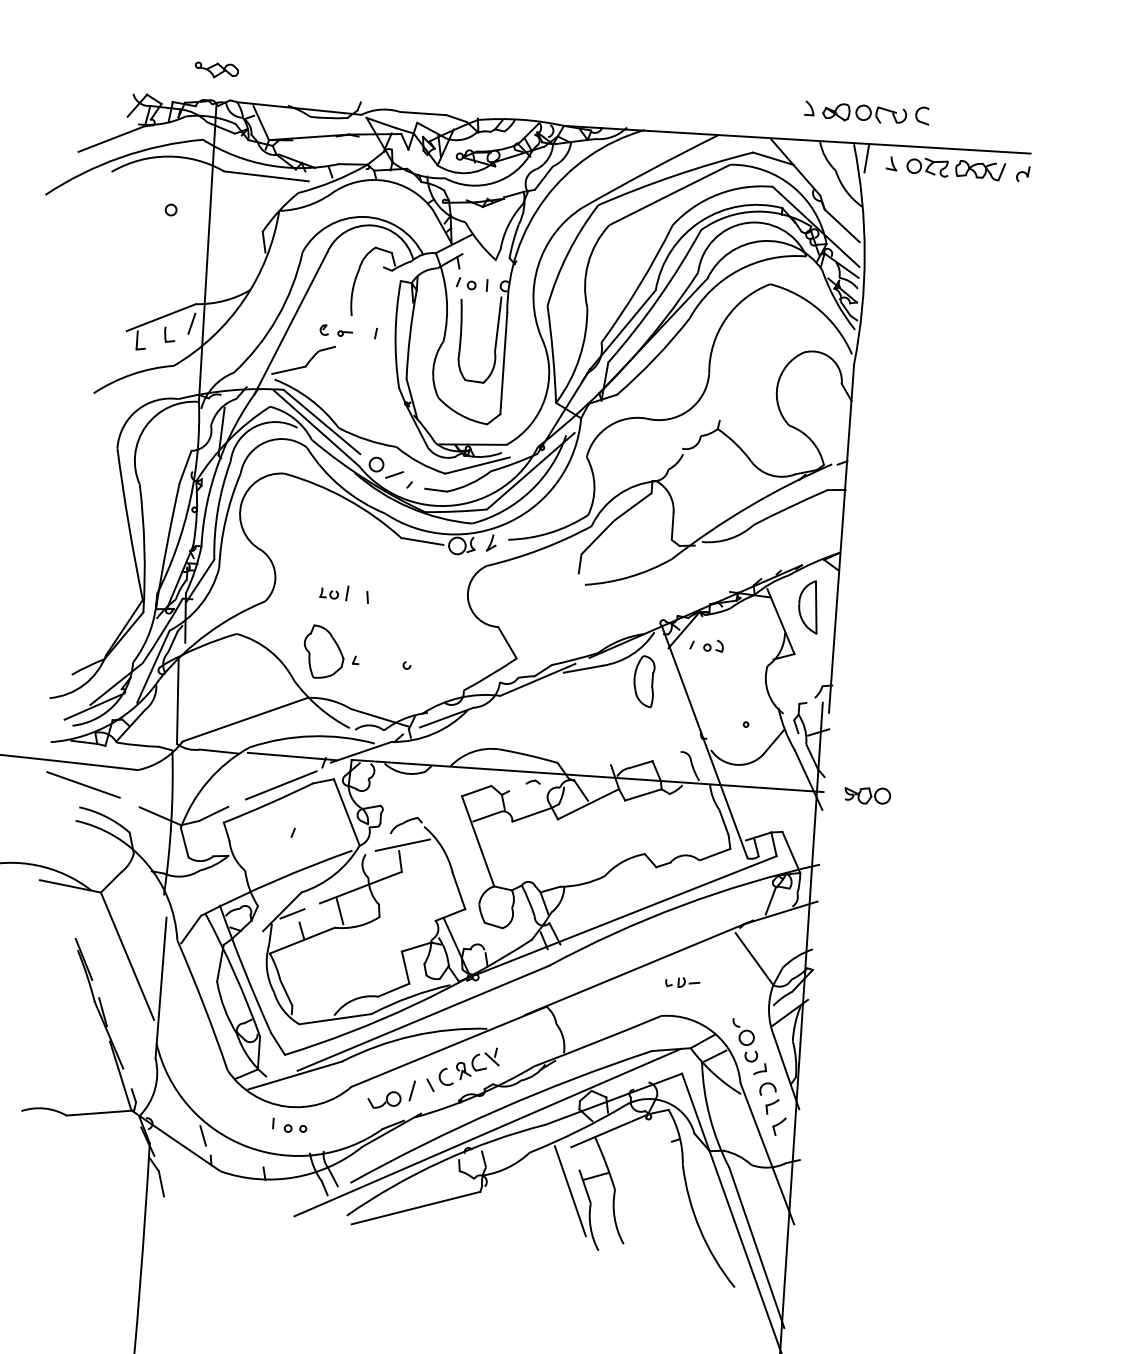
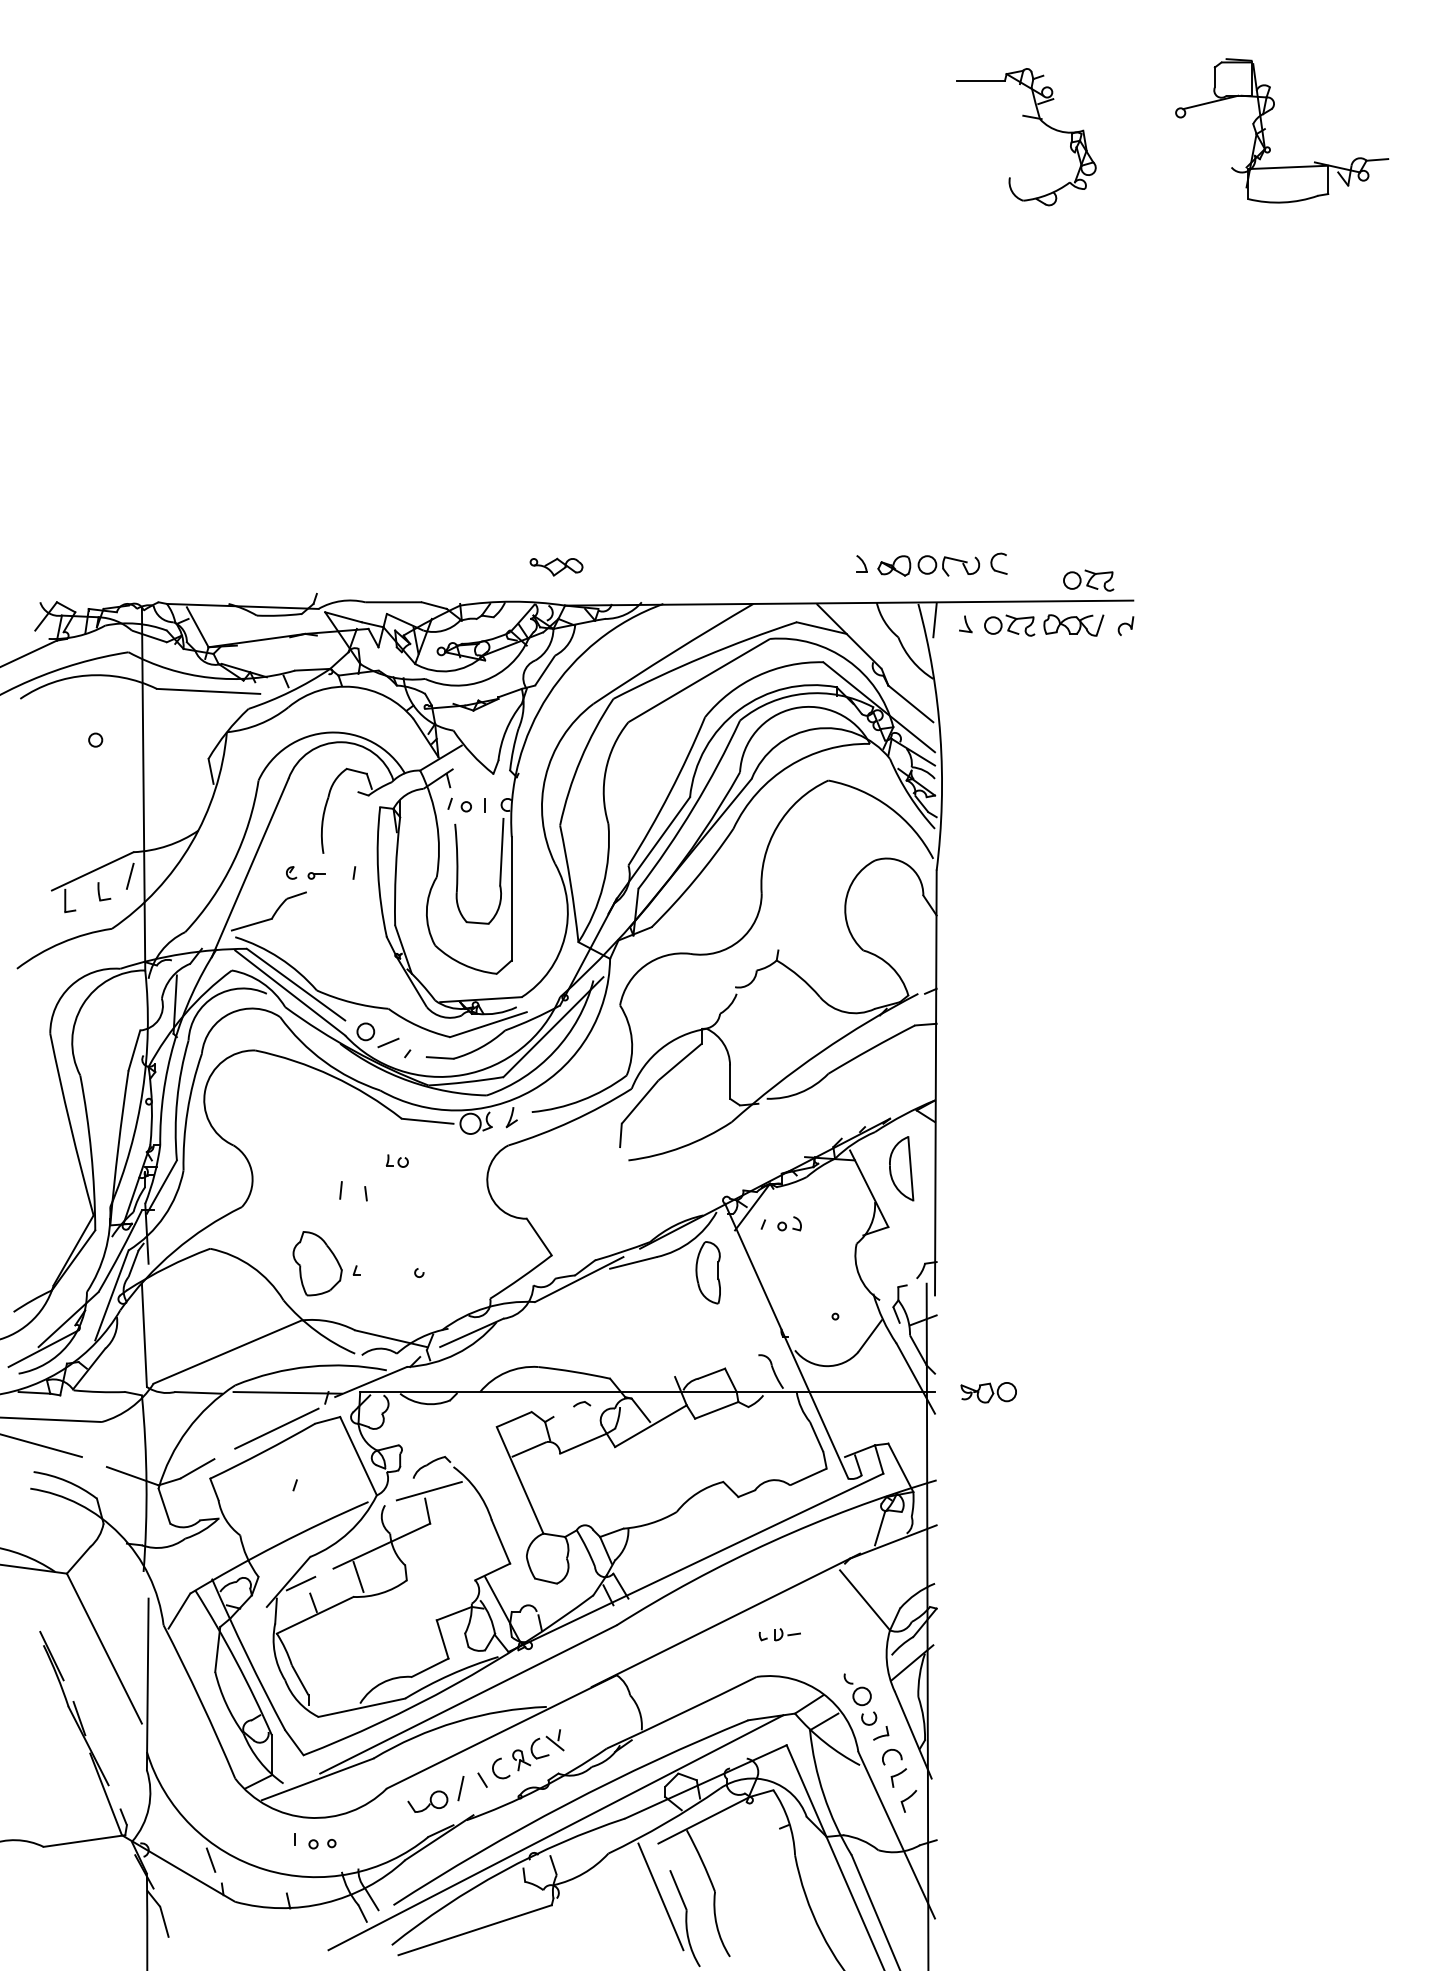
part: (216, 69) -> (556, 566), moved
part: (994, 134) -> (1088, 580), added
part: (328, 592) -> (396, 1160), moved
line: (595, 1176) -> (690, 1876), removed

